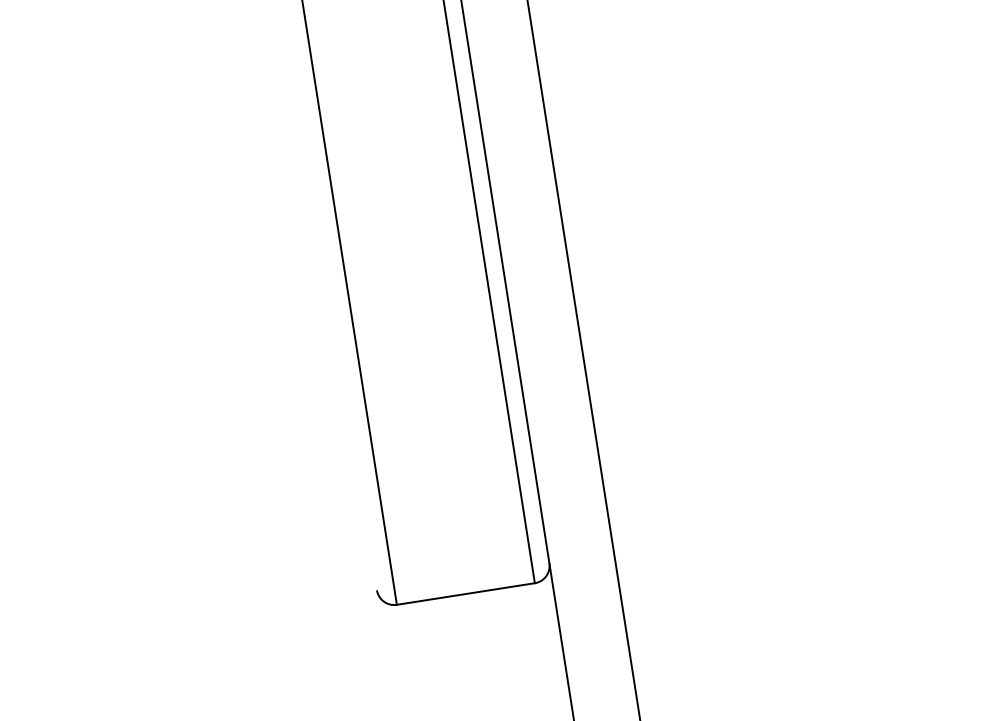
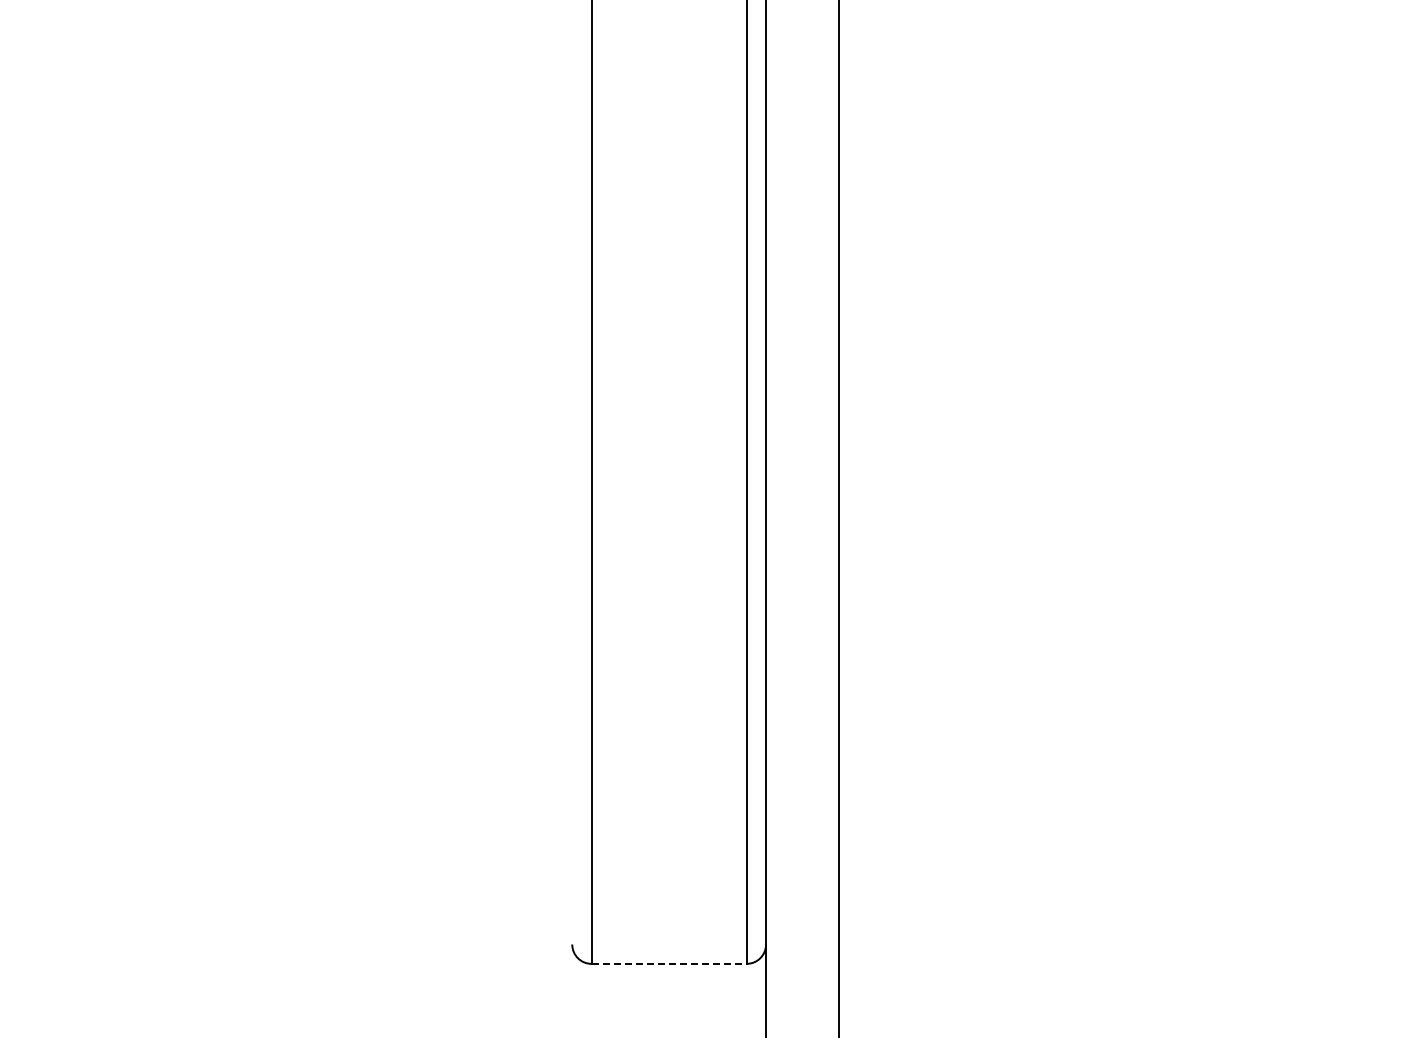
line: (466, 593) -> (669, 963), solid -> dashed

